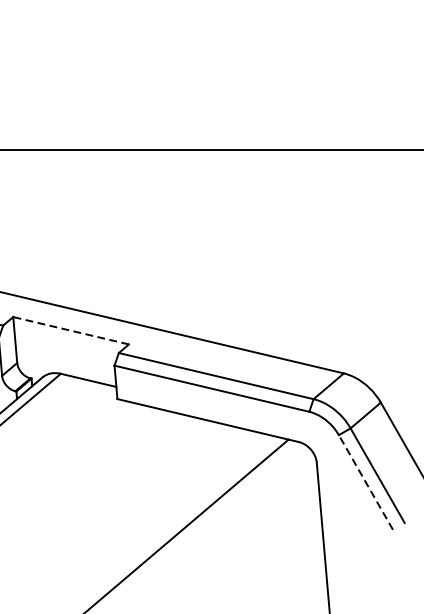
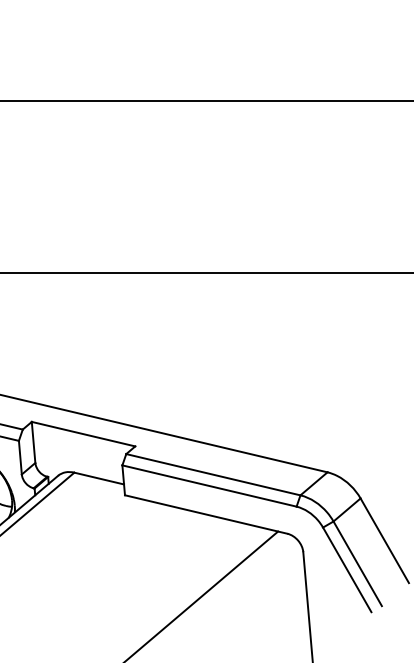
line: (71, 331) -> (83, 434), dashed -> solid
line: (366, 482) -> (347, 569), dashed -> solid

